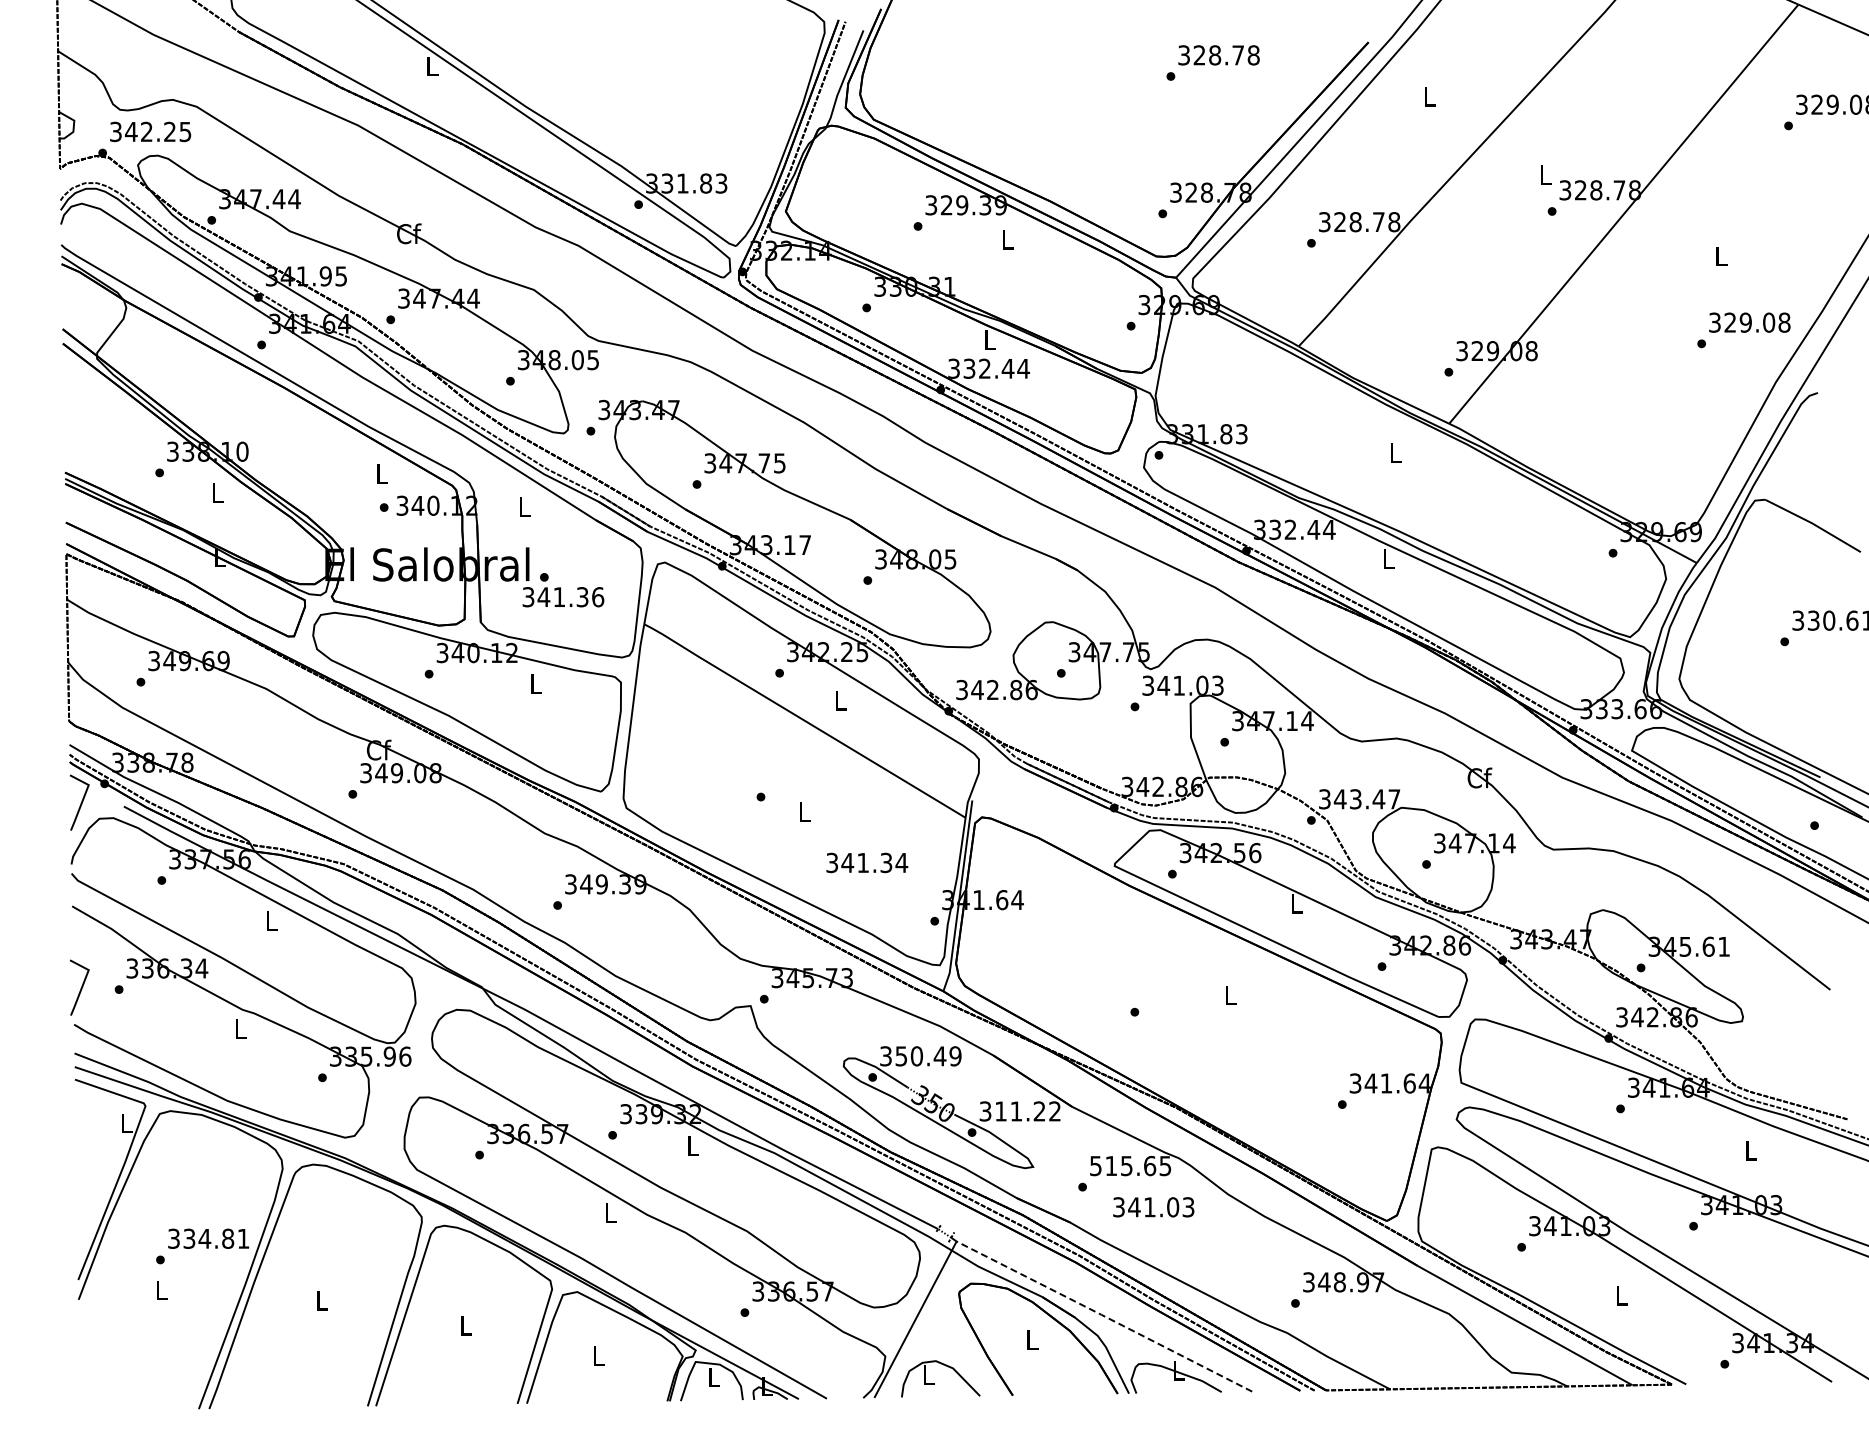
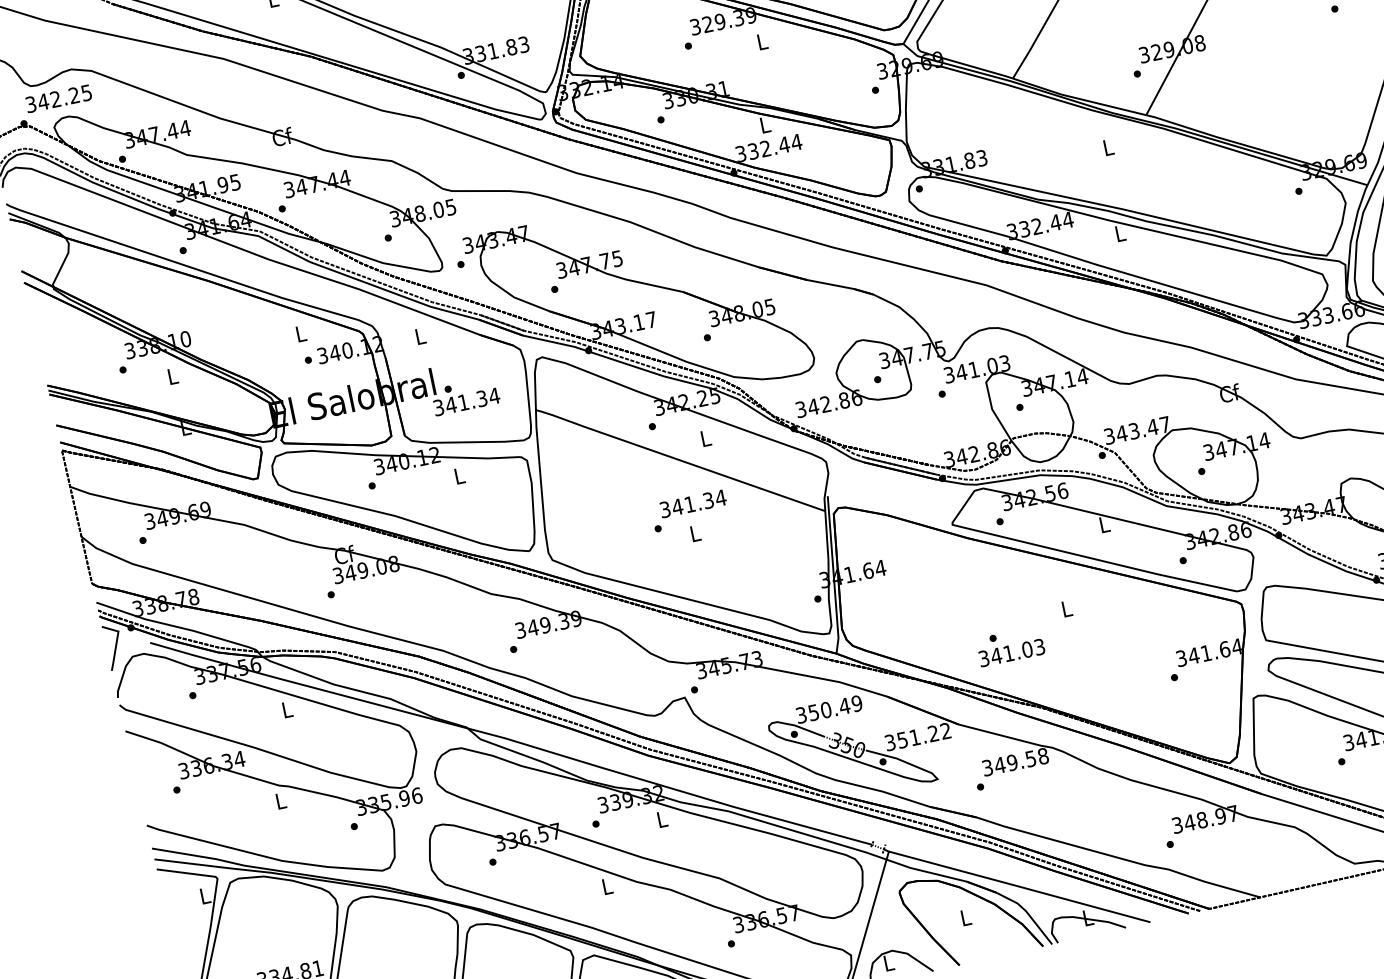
text: (597, 597) -> (494, 396), 341.36 -> 341.34
text: (867, 862) -> (693, 503), moved
line: (80, 988) -> (145, 795), removed
text: (1000, 1111) -> (902, 740), 311.22 -> 351.22
text: (1130, 1165) -> (1015, 761), 515.65 -> 349.58
text: (1153, 1207) -> (1011, 653), moved
line: (1104, 1316) -> (1019, 886), dashed -> solid

